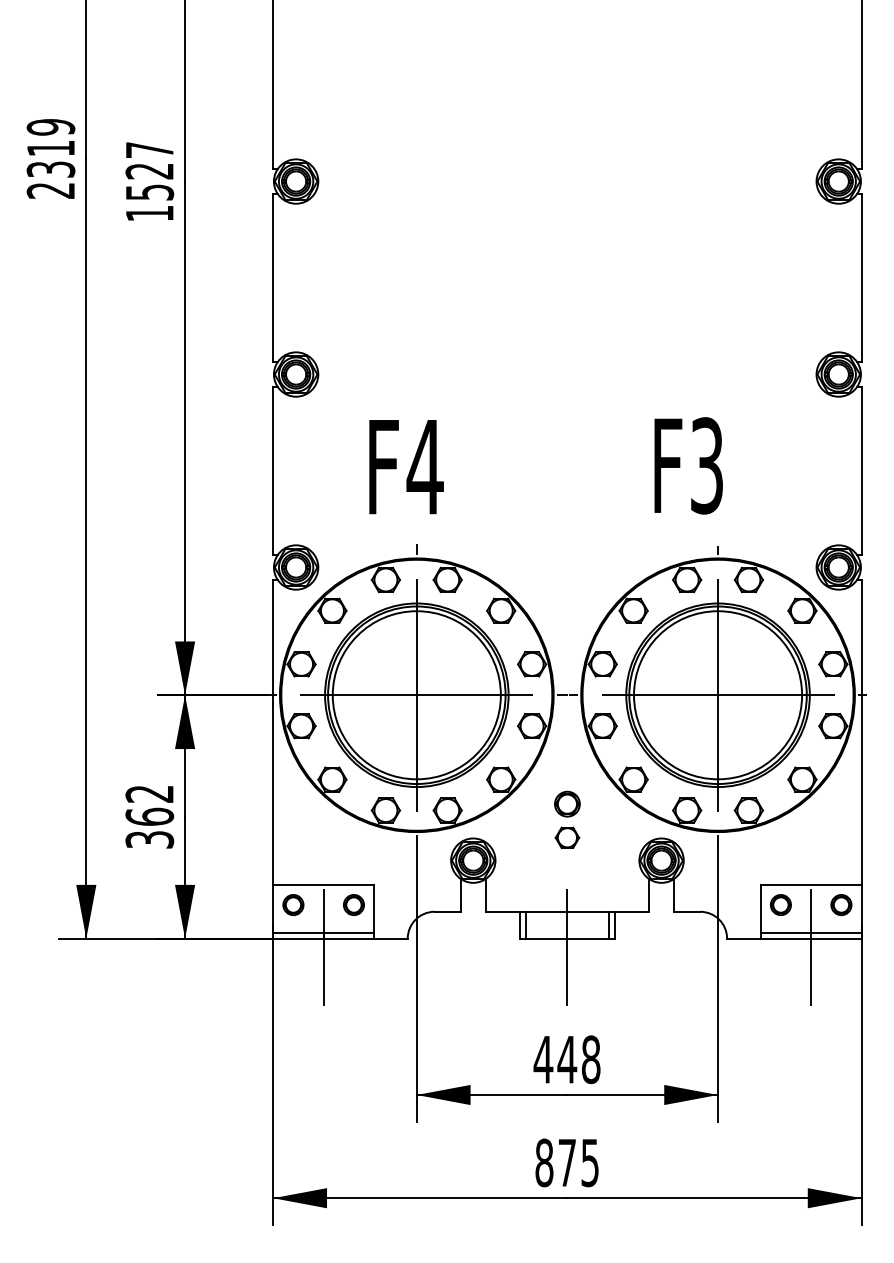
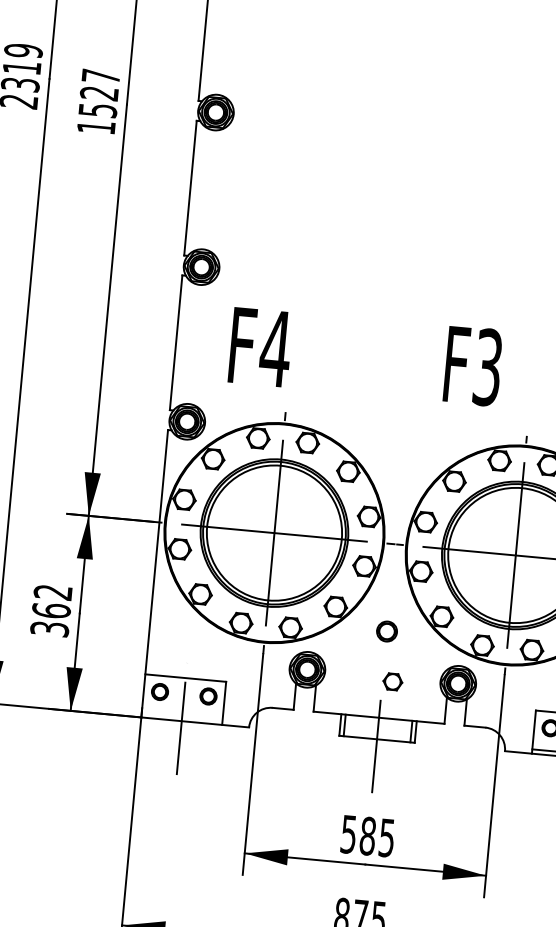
text: (688, 465) -> (473, 365), moved
text: (406, 467) -> (260, 347), moved
part: (567, 837) -> (392, 681), moved
line: (323, 933) -> (181, 717), removed
text: (566, 1059) -> (367, 836), 448 -> 585

